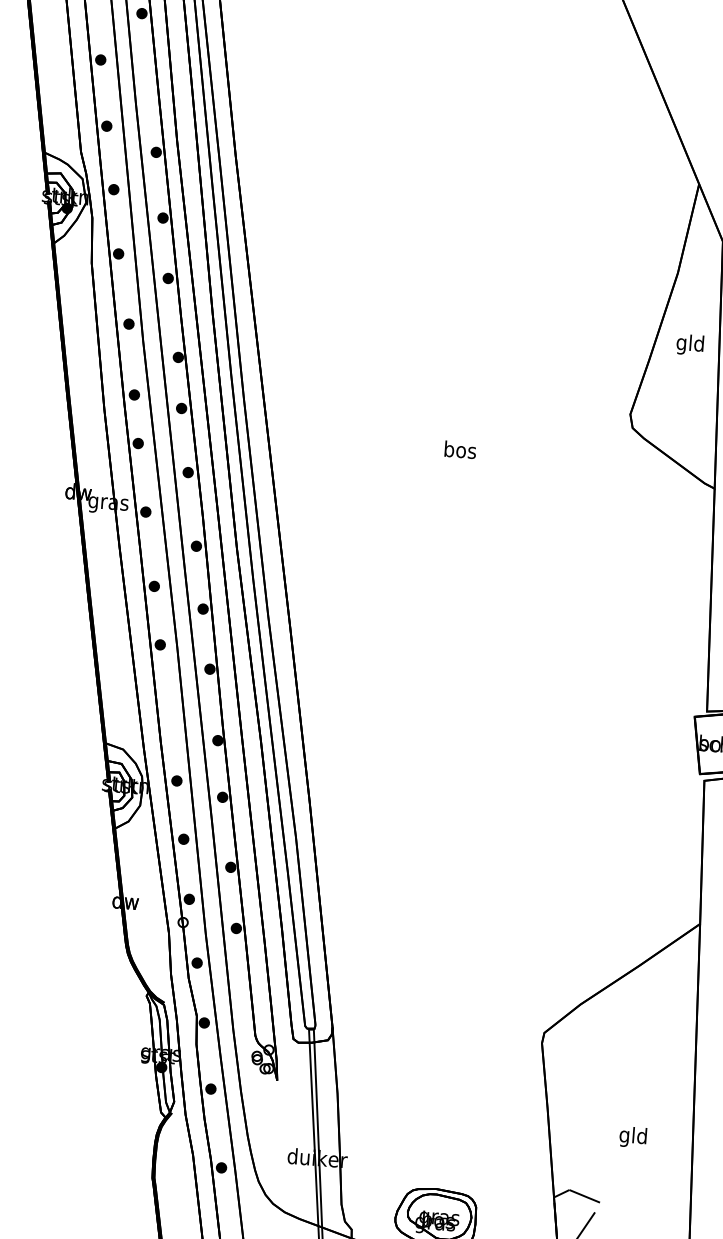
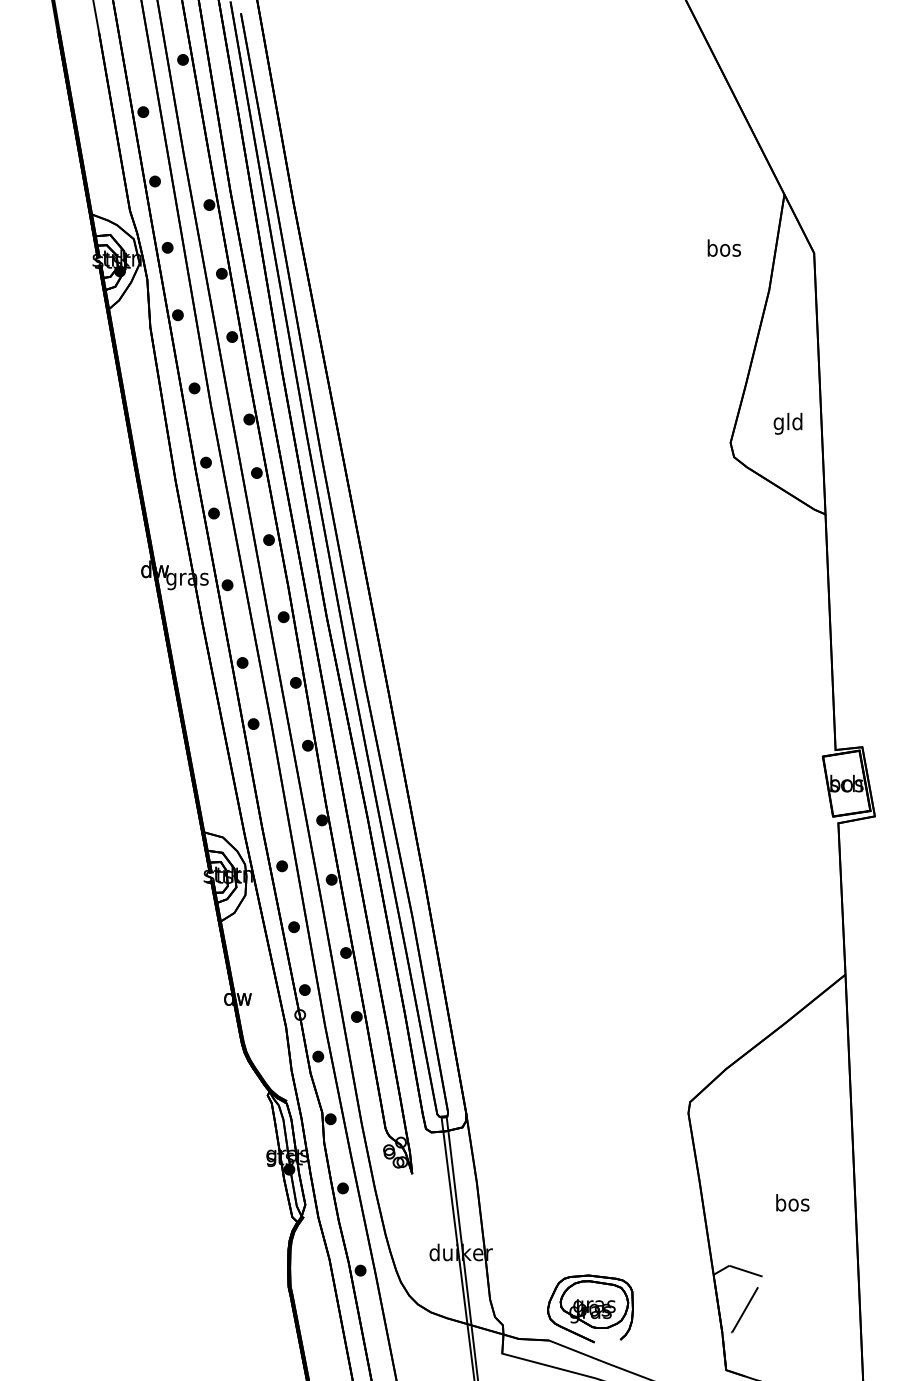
text: (689, 344) -> (787, 423), moved
text: (459, 449) -> (723, 247), moved
text: (633, 1136) -> (792, 1204), gld -> bos

